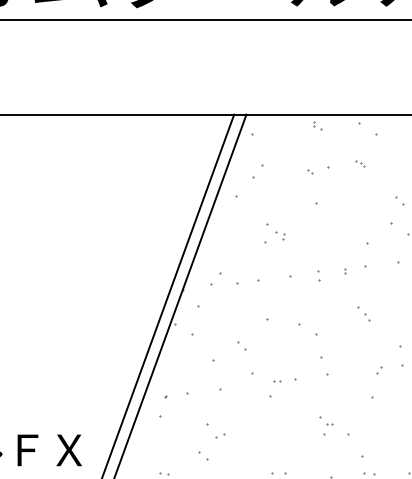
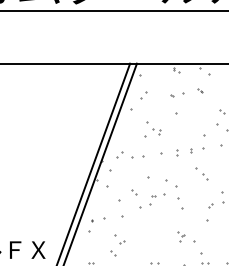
part: (274, 233) -> (152, 129), size x1.4
part: (364, 314) -> (202, 174), size x1.6
part: (283, 388) -> (157, 199), moved

